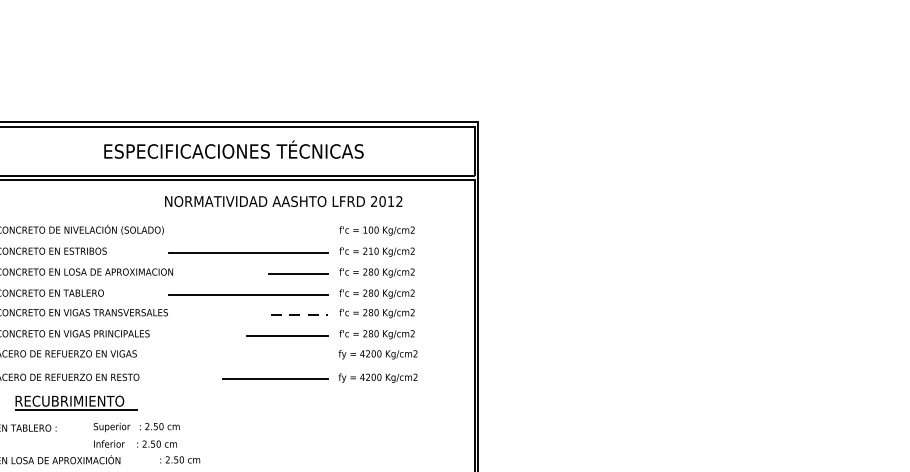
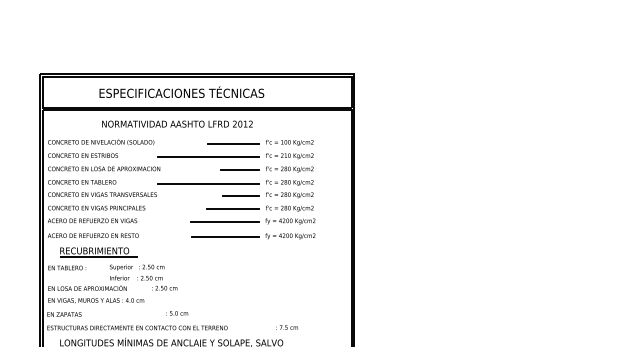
text: (233, 148) -> (181, 91), moved
text: (283, 200) -> (177, 123), moved
line: (288, 232) -> (233, 143), added
line: (301, 315) -> (241, 196), dashed -> solid
line: (274, 356) -> (224, 222), added

